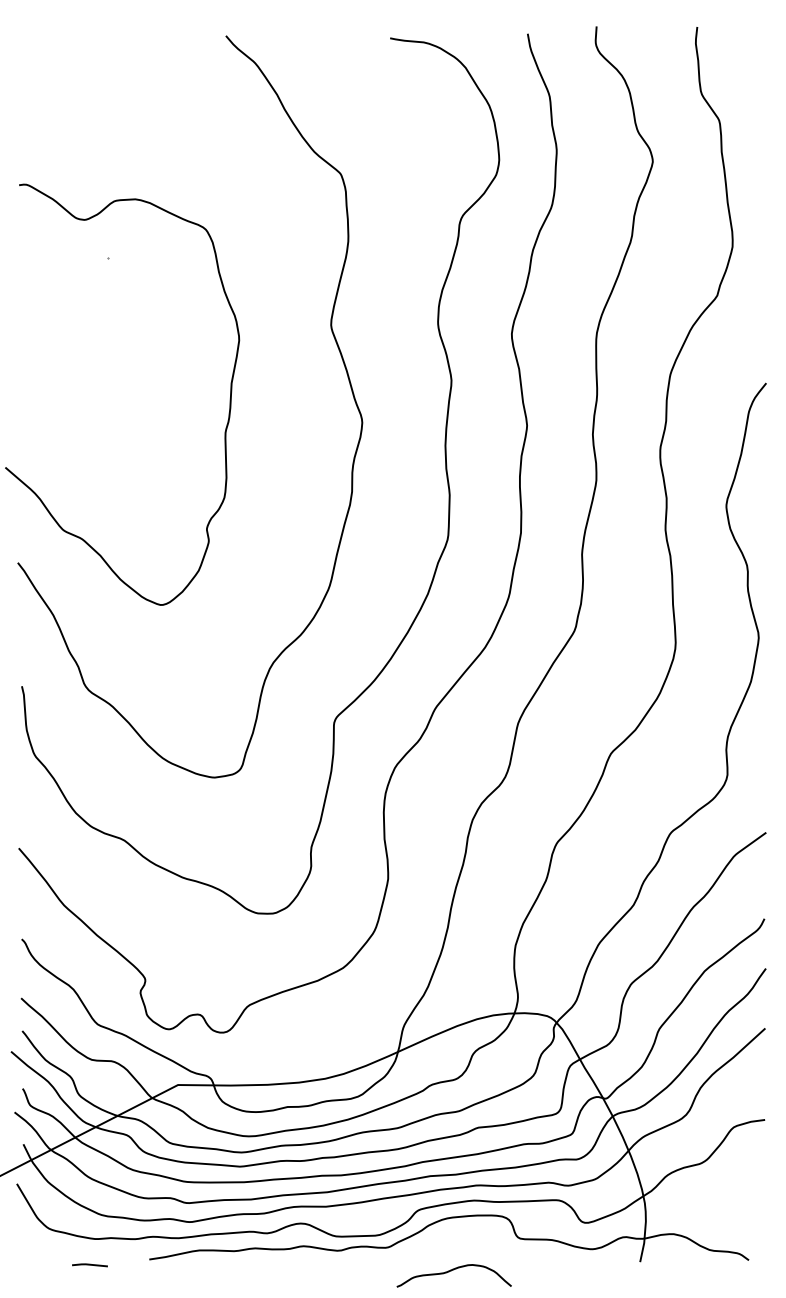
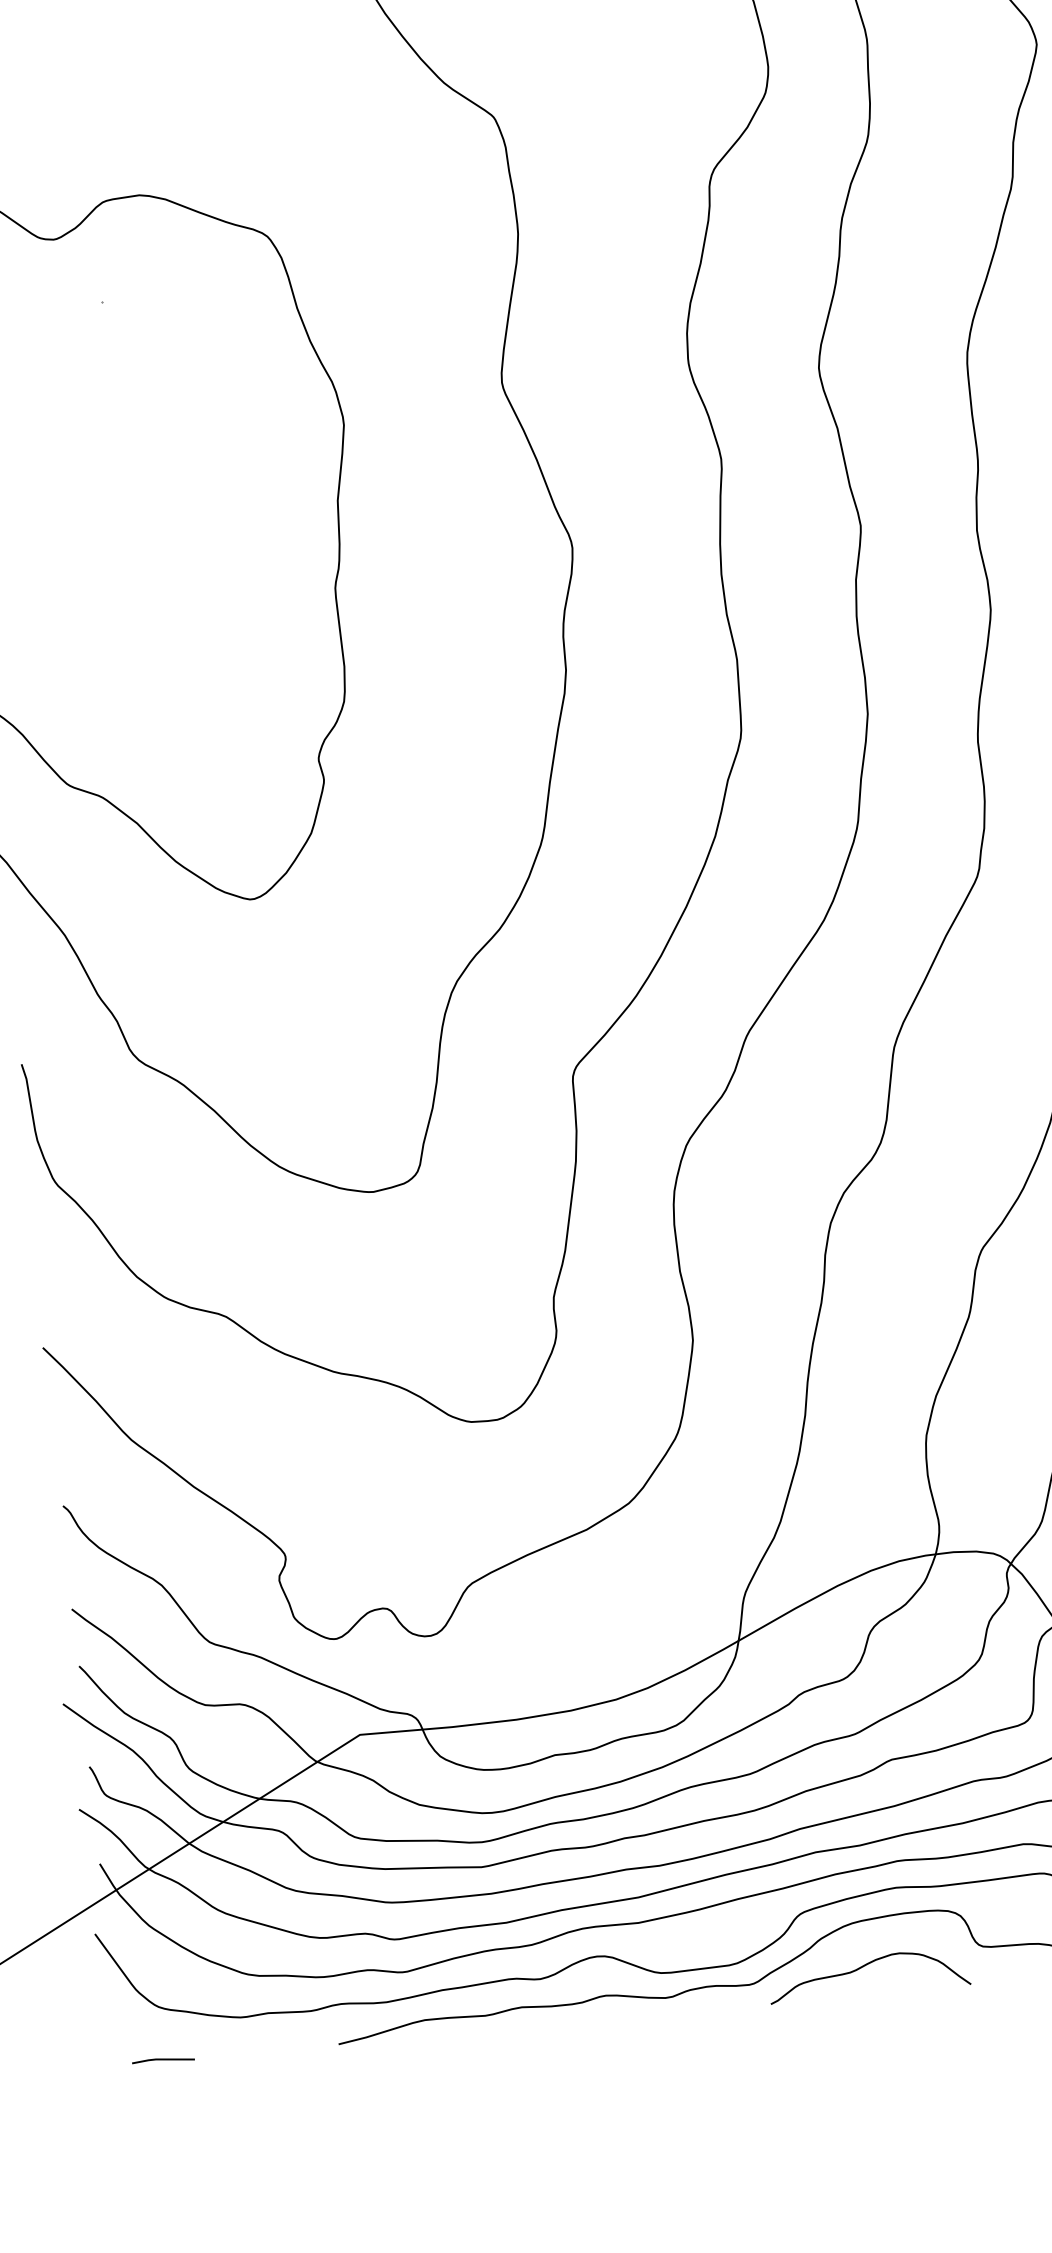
line: (89, 1265) -> (162, 2060), moved
curve: (451, 1271) -> (863, 1968), moved

